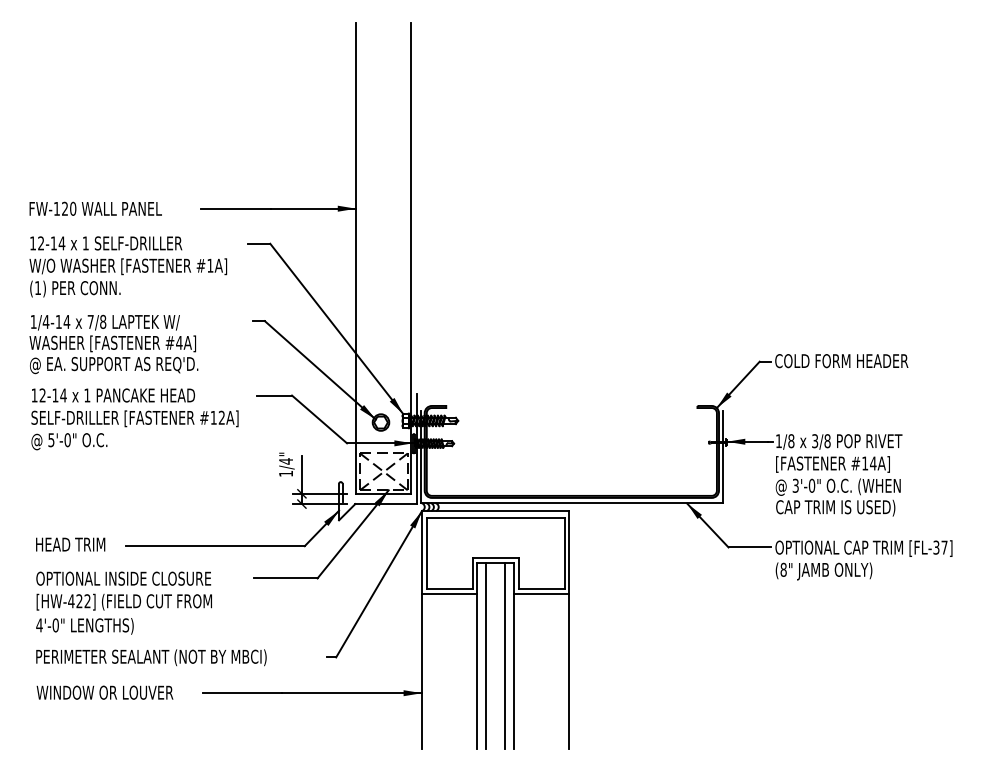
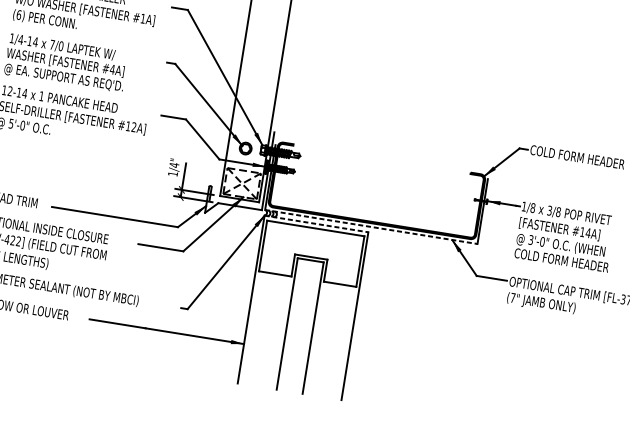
text: (38, 288) -> (19, 15), (1) -> (6)
text: (103, 321) -> (61, 45), 7/8 -> 7/0
line: (572, 503) -> (371, 227), solid -> dashed
text: (846, 507) -> (564, 261), CAP TRIM IS USED) -> COLD FORM HEADER
line: (495, 511) -> (316, 224), solid -> dashed
text: (783, 569) -> (512, 297), (8" -> (7"
line: (449, 593) -> (274, 276), removed
line: (541, 593) -> (339, 287), removed
line: (486, 655) -> (293, 324), removed
line: (504, 655) -> (306, 326), removed

